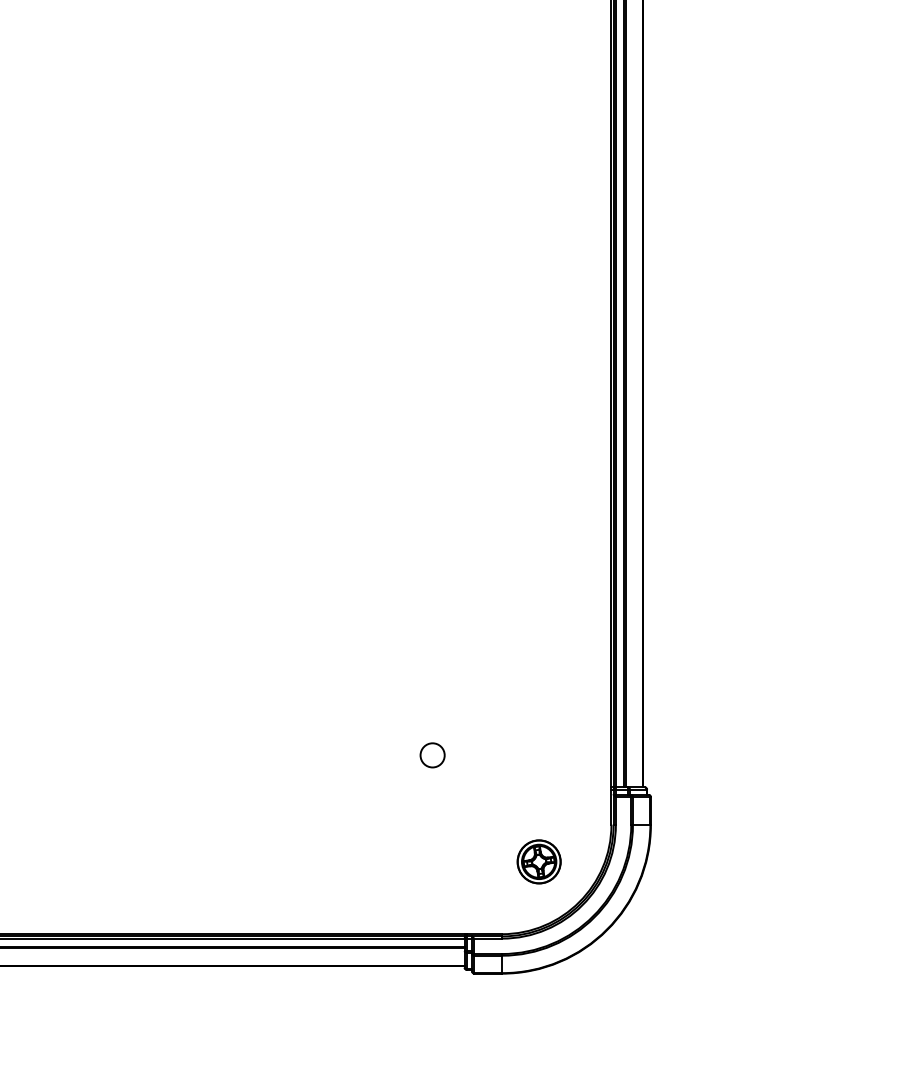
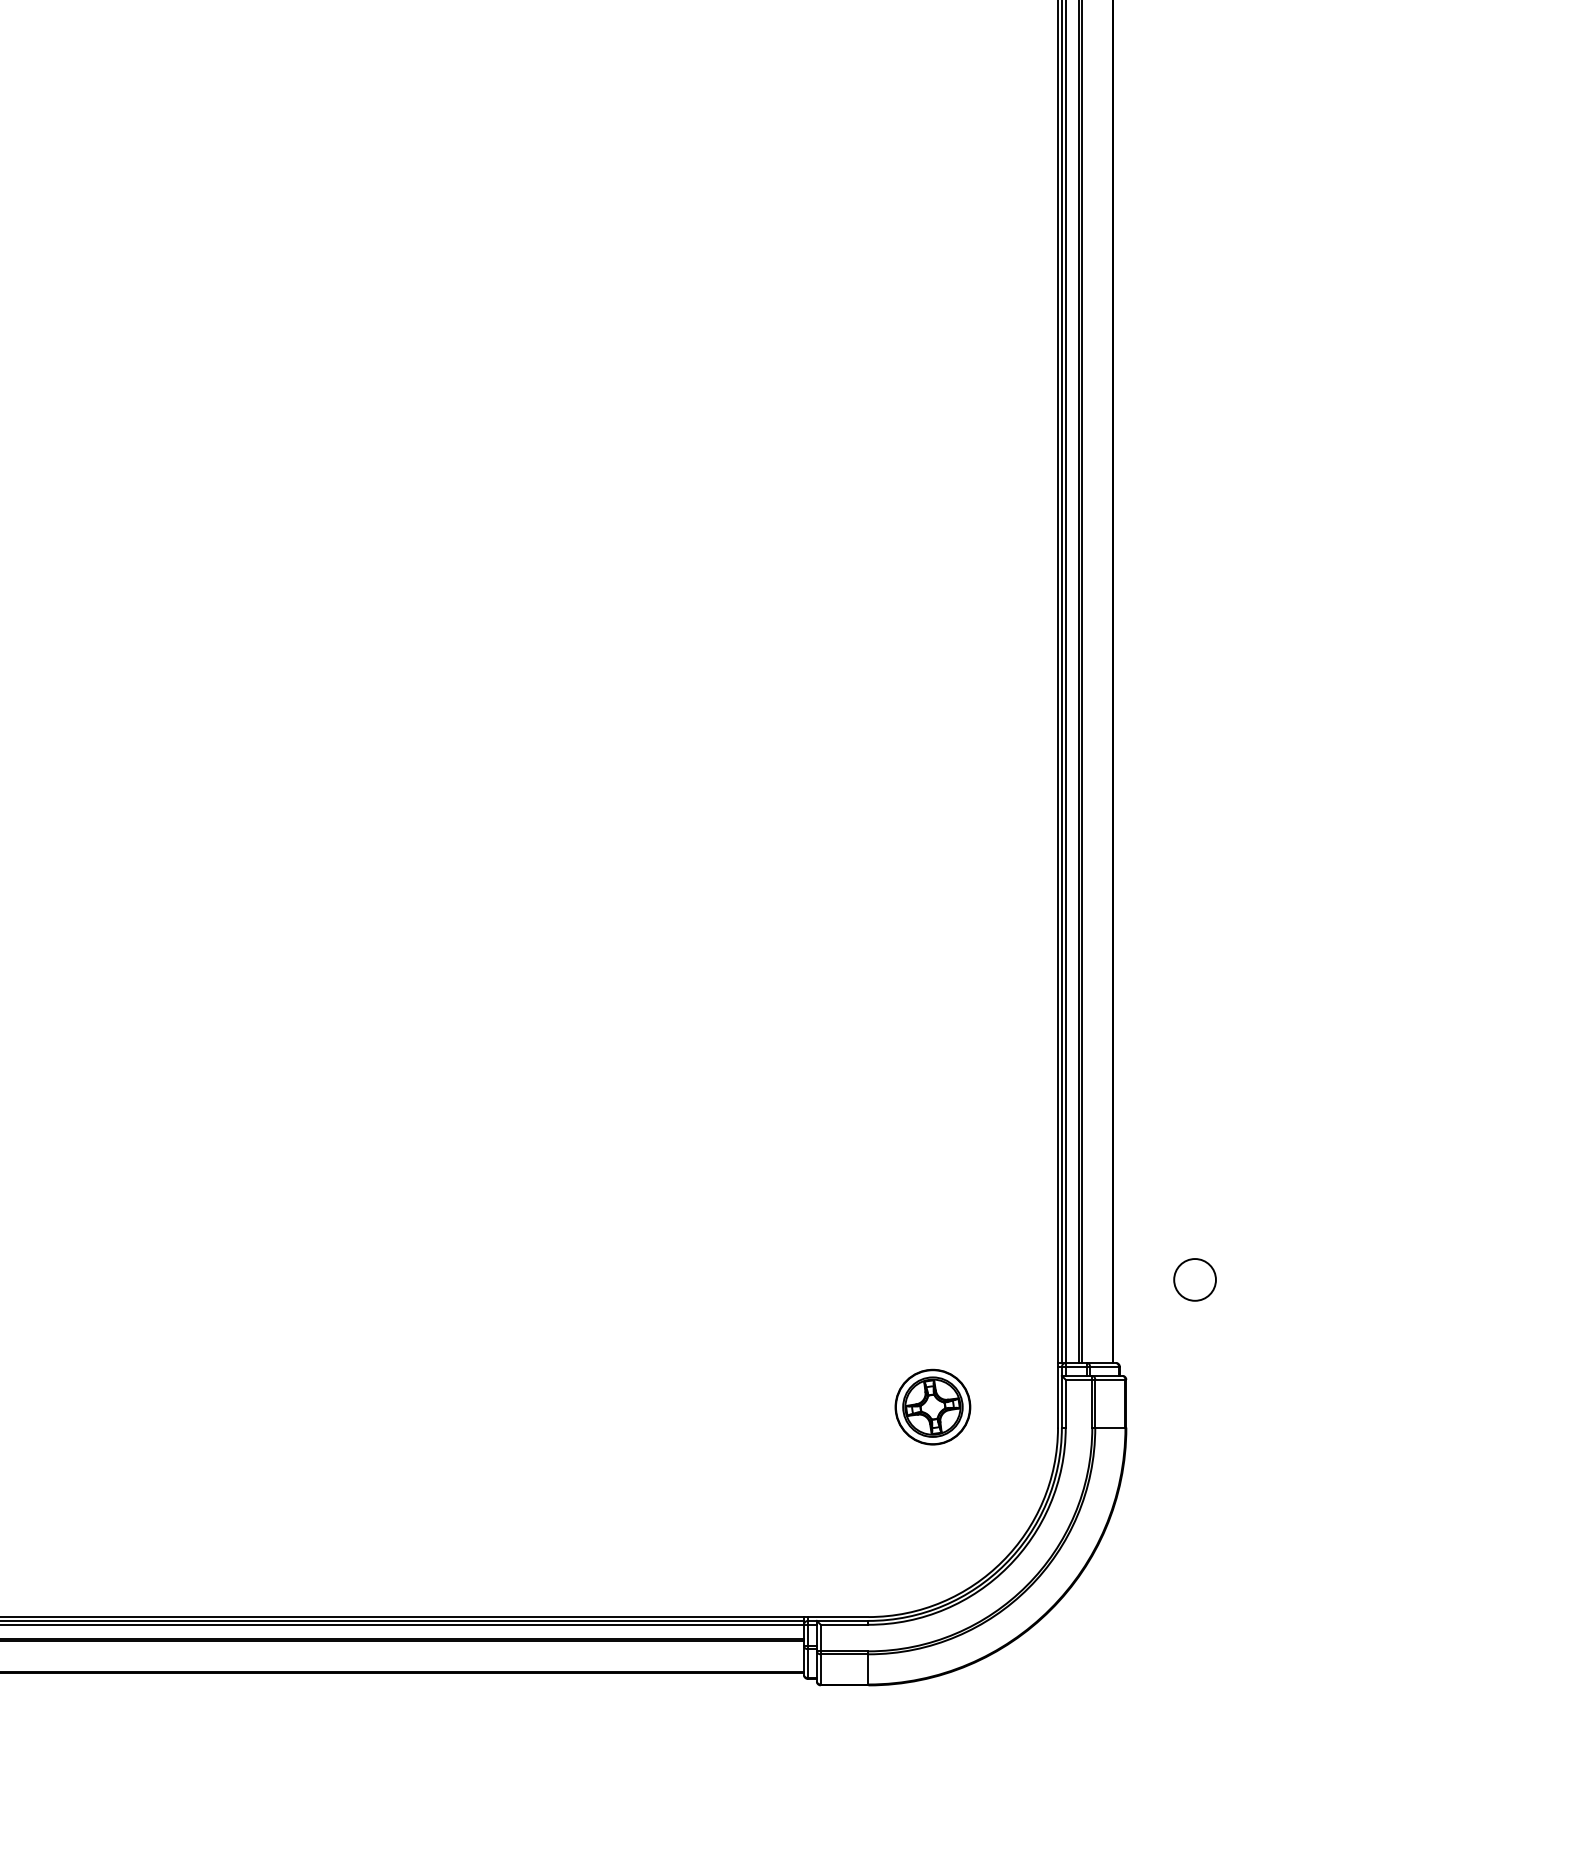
circle: (432, 755) -> (1194, 1280), moved
part: (538, 861) -> (931, 1406), moved

